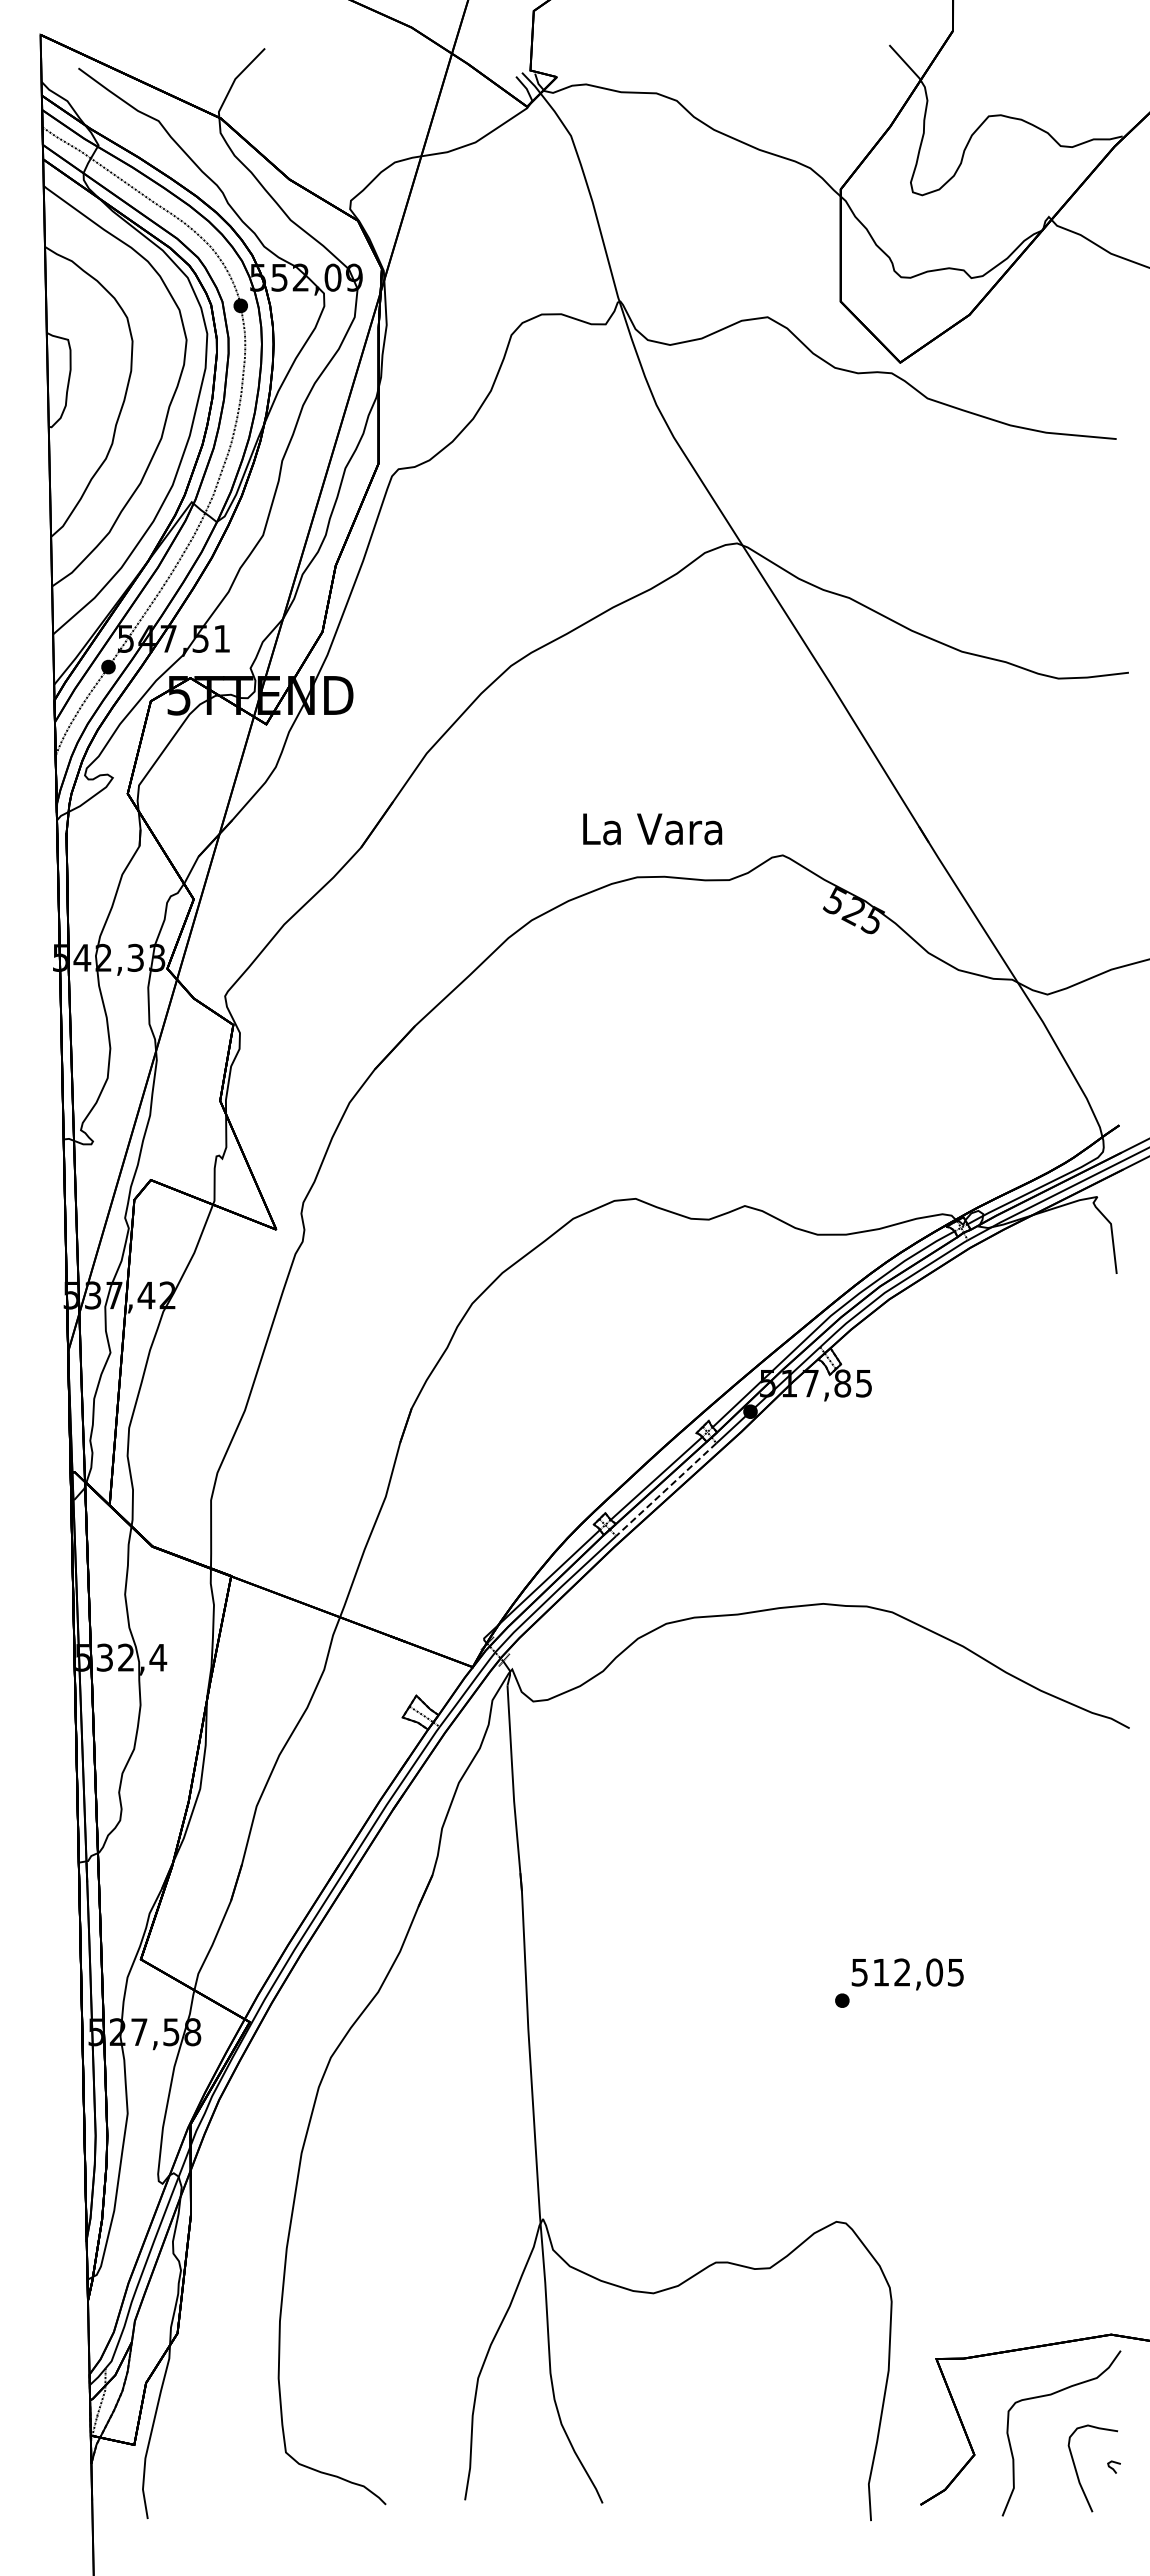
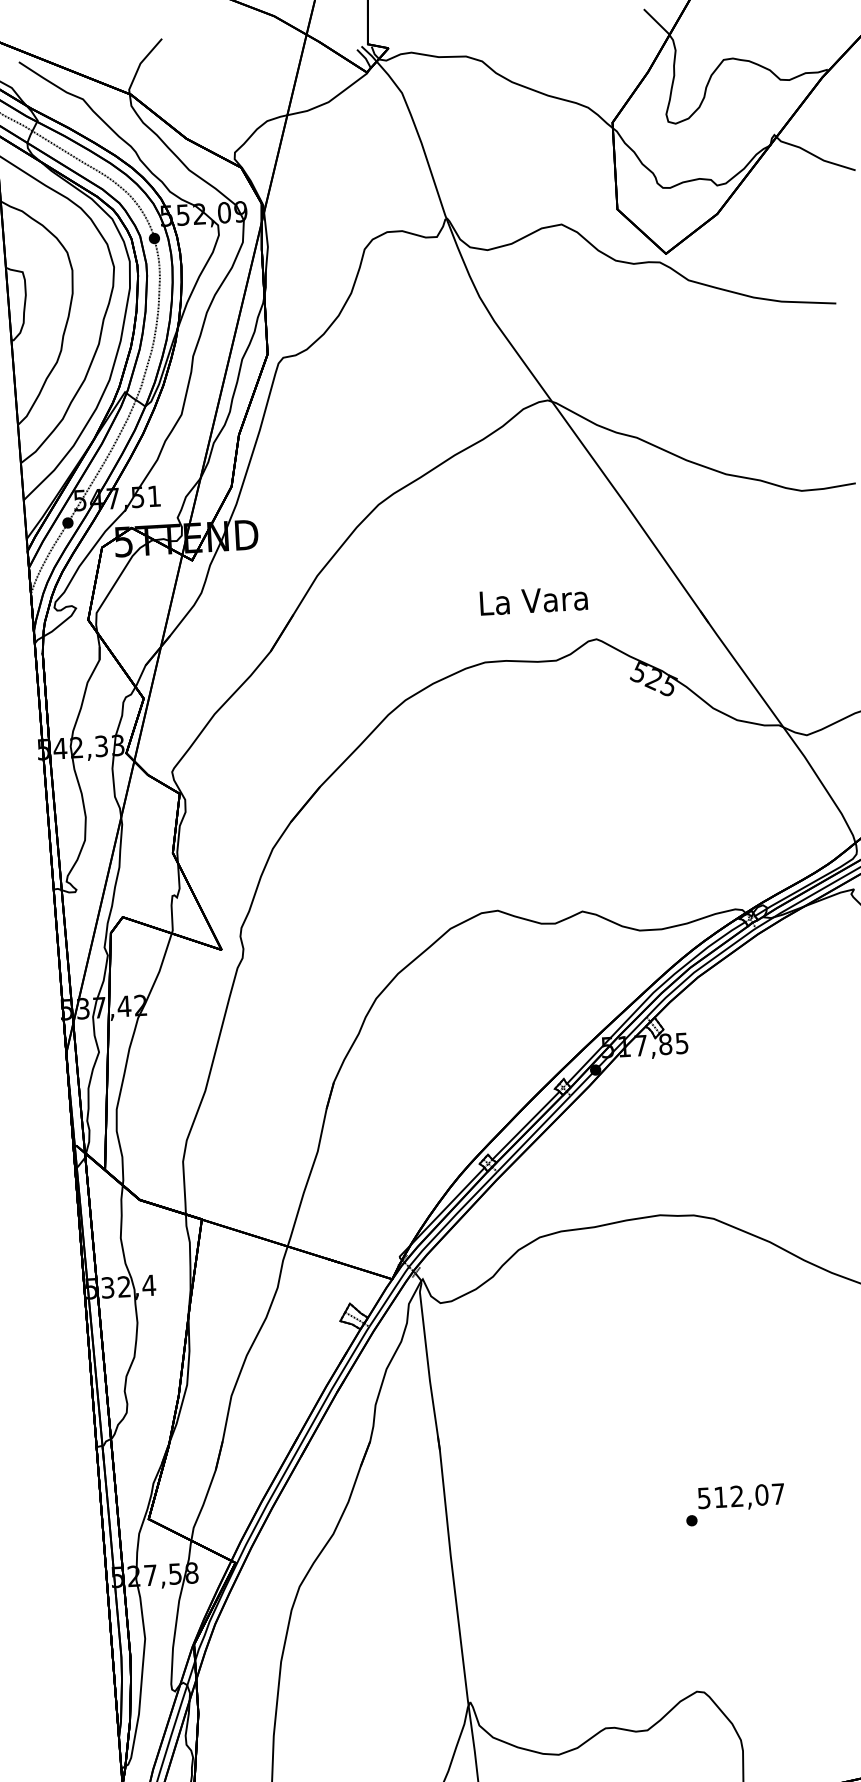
text: (652, 829) -> (533, 601), moved
line: (665, 1489) -> (533, 1133), dashed -> solid
text: (955, 1972) -> (778, 1494), 512,05 -> 512,07

